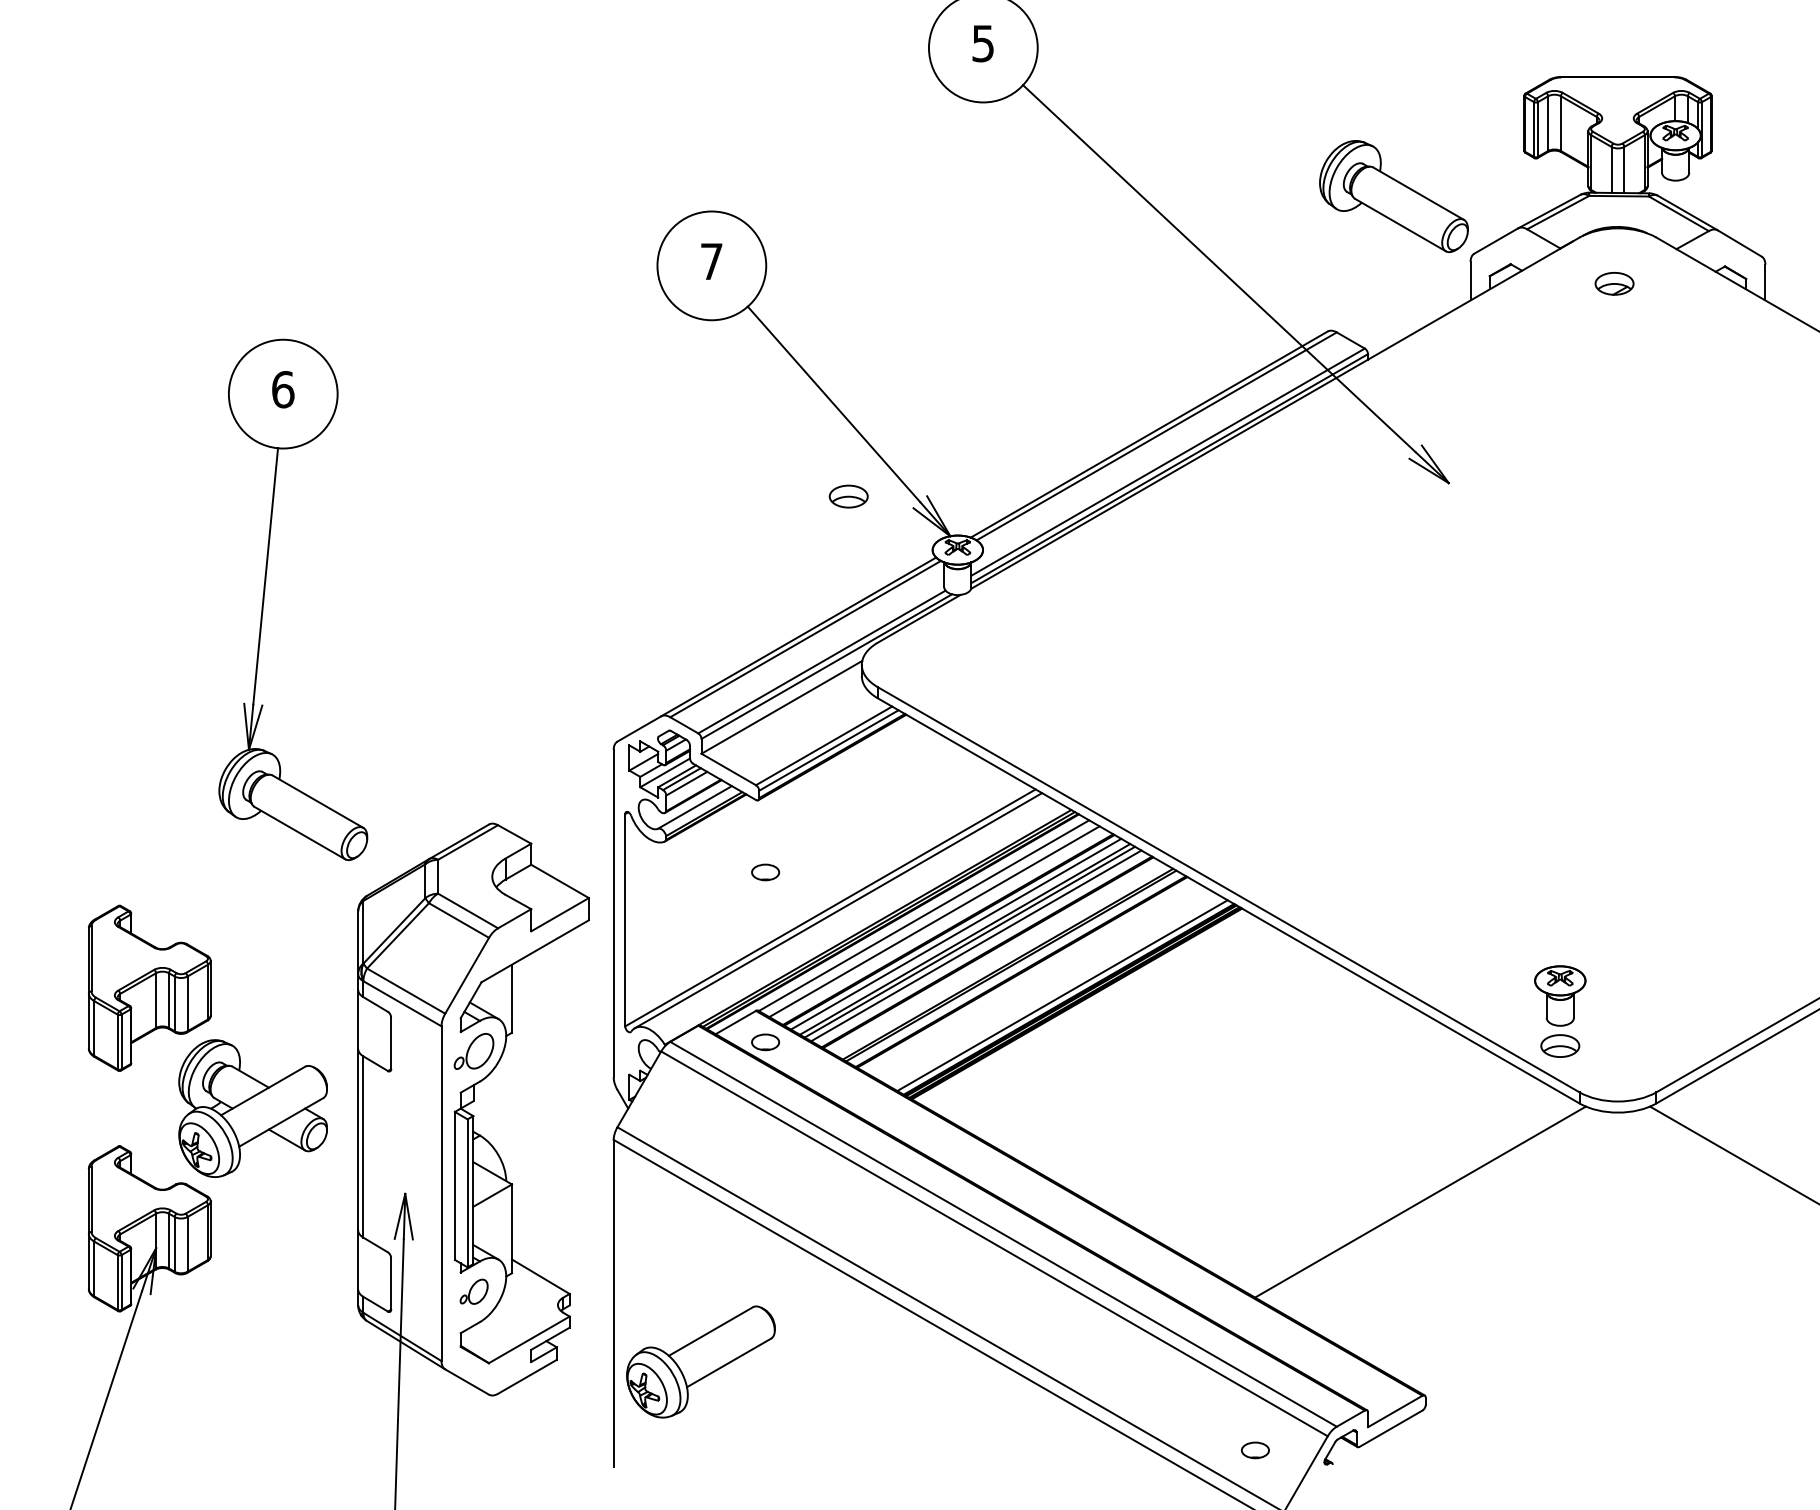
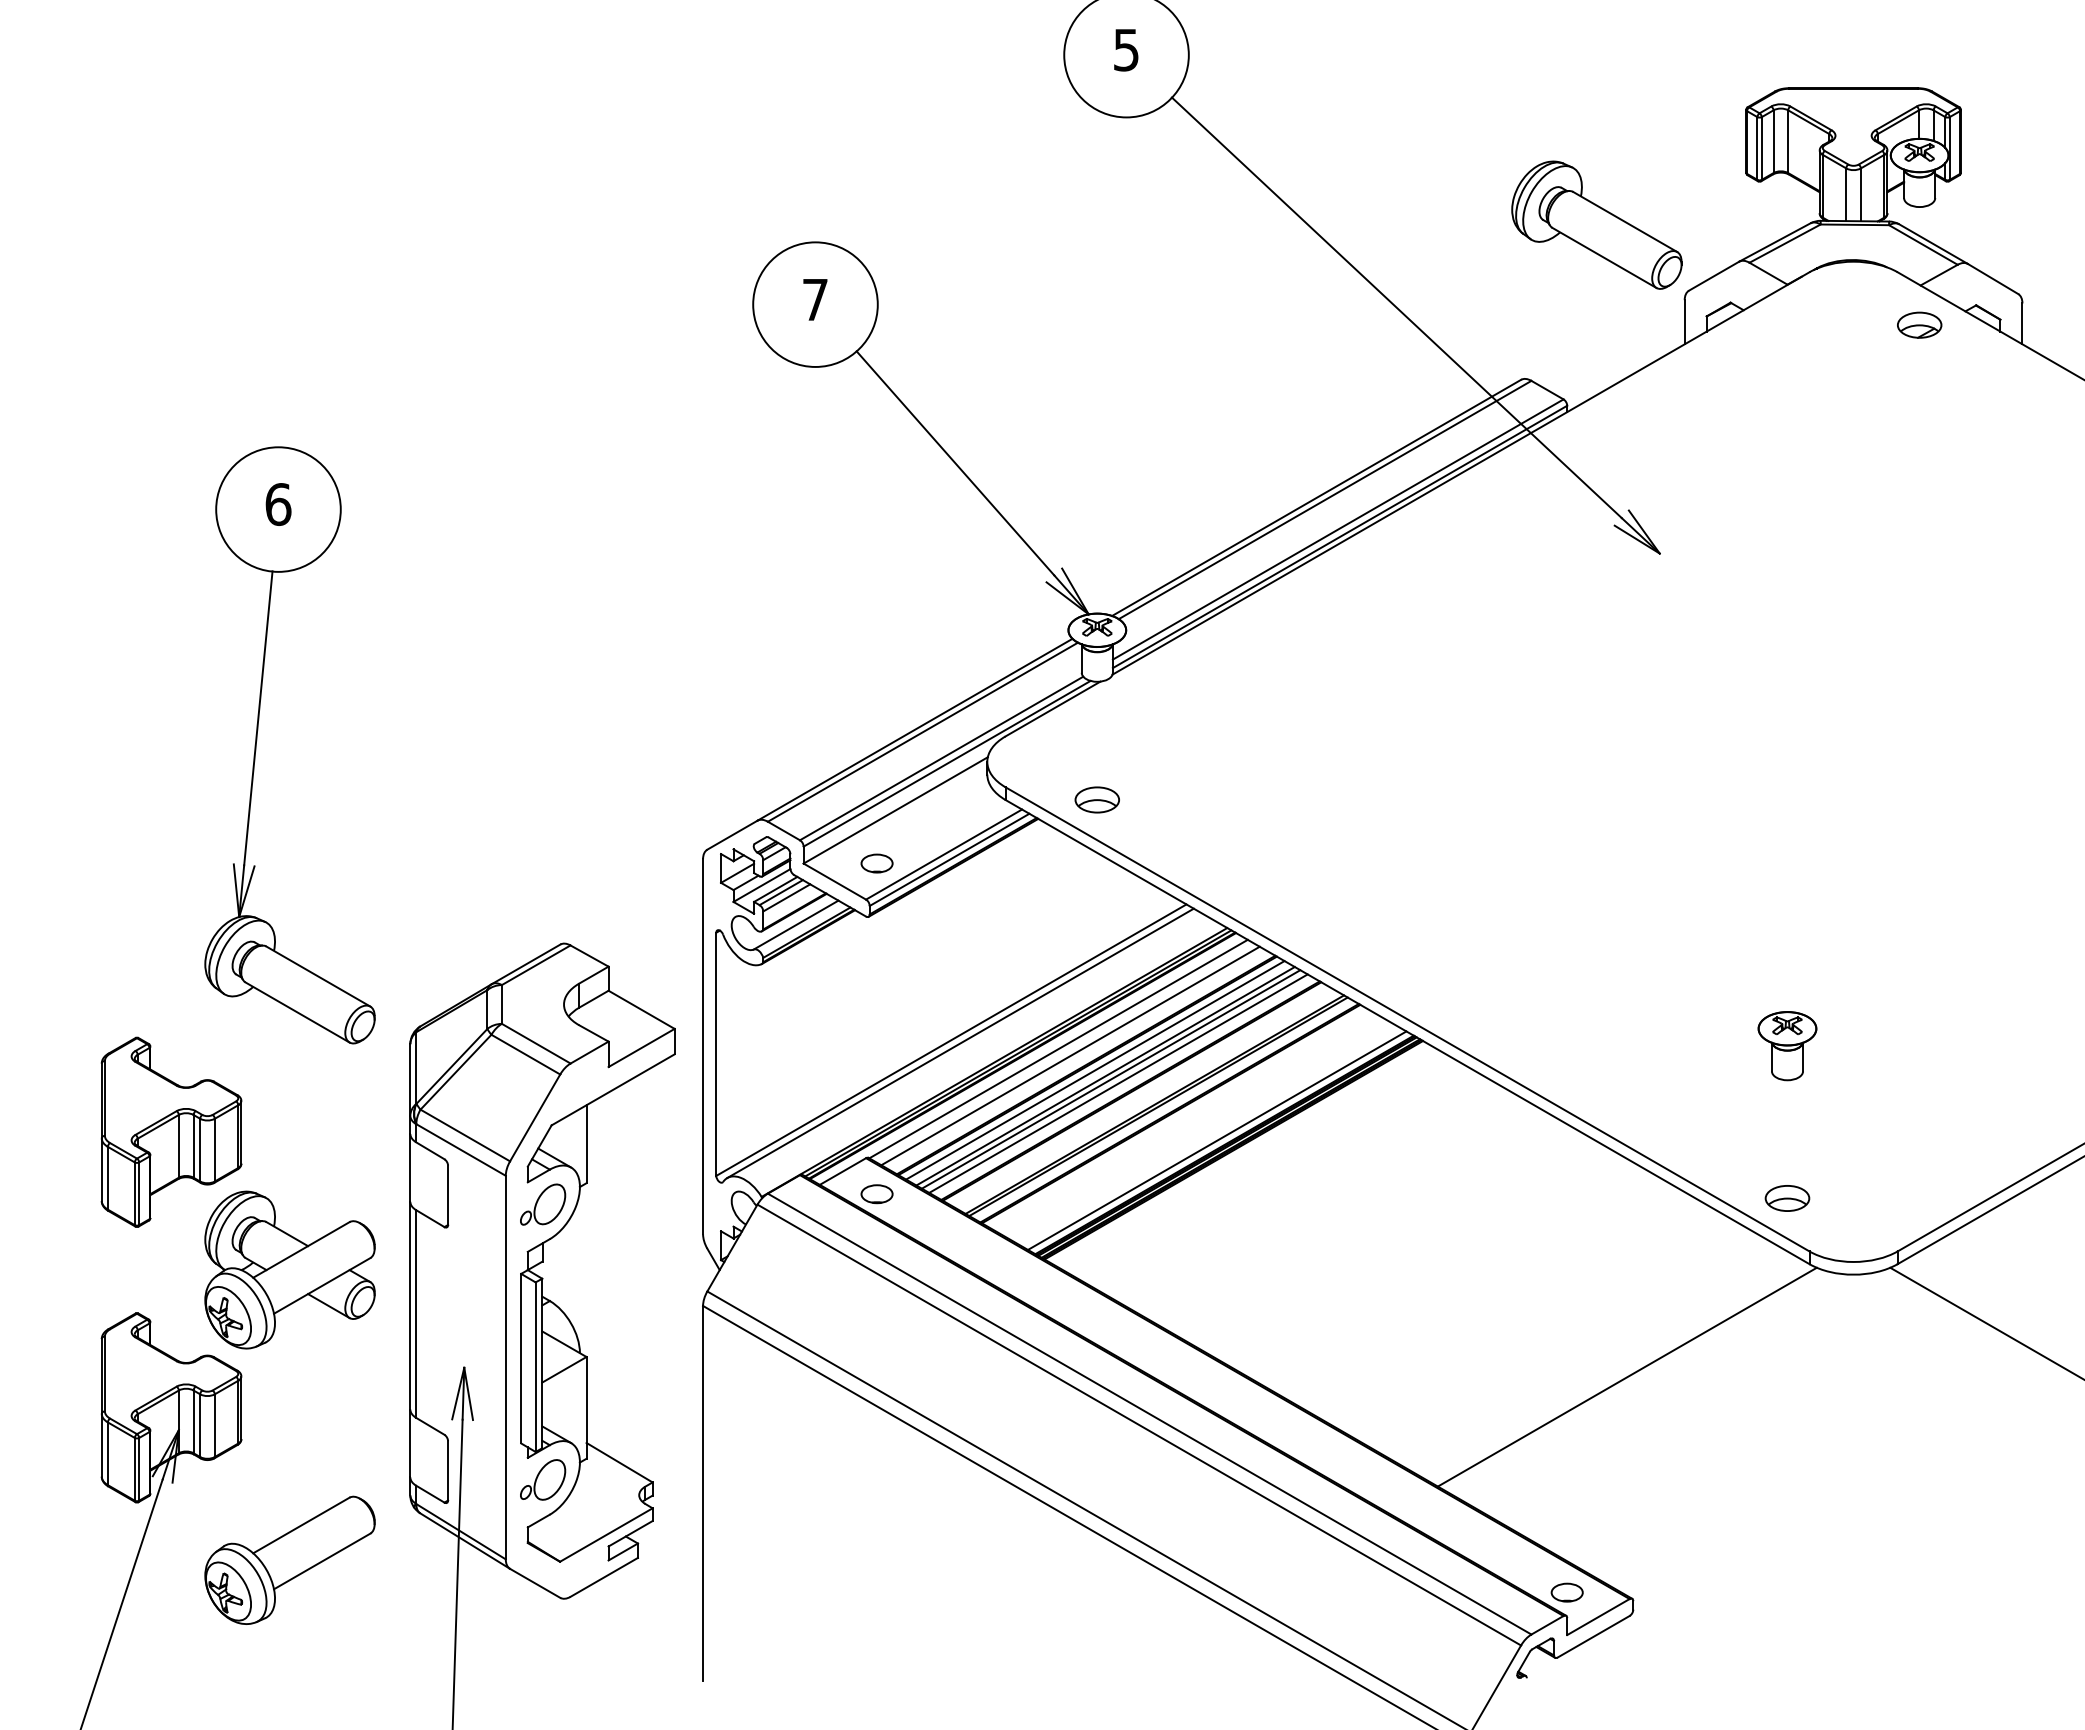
part: (1614, 283) -> (1919, 324), moved
part: (848, 496) -> (1096, 799), moved
part: (264, 595) -> (257, 740), moved
part: (765, 872) -> (876, 863), moved
part: (1560, 996) -> (1787, 1046), moved
part: (474, 1291) -> (543, 1479), size x1.43
part: (700, 1361) -> (289, 1559), moved
part: (1254, 1450) -> (1566, 1592), moved

